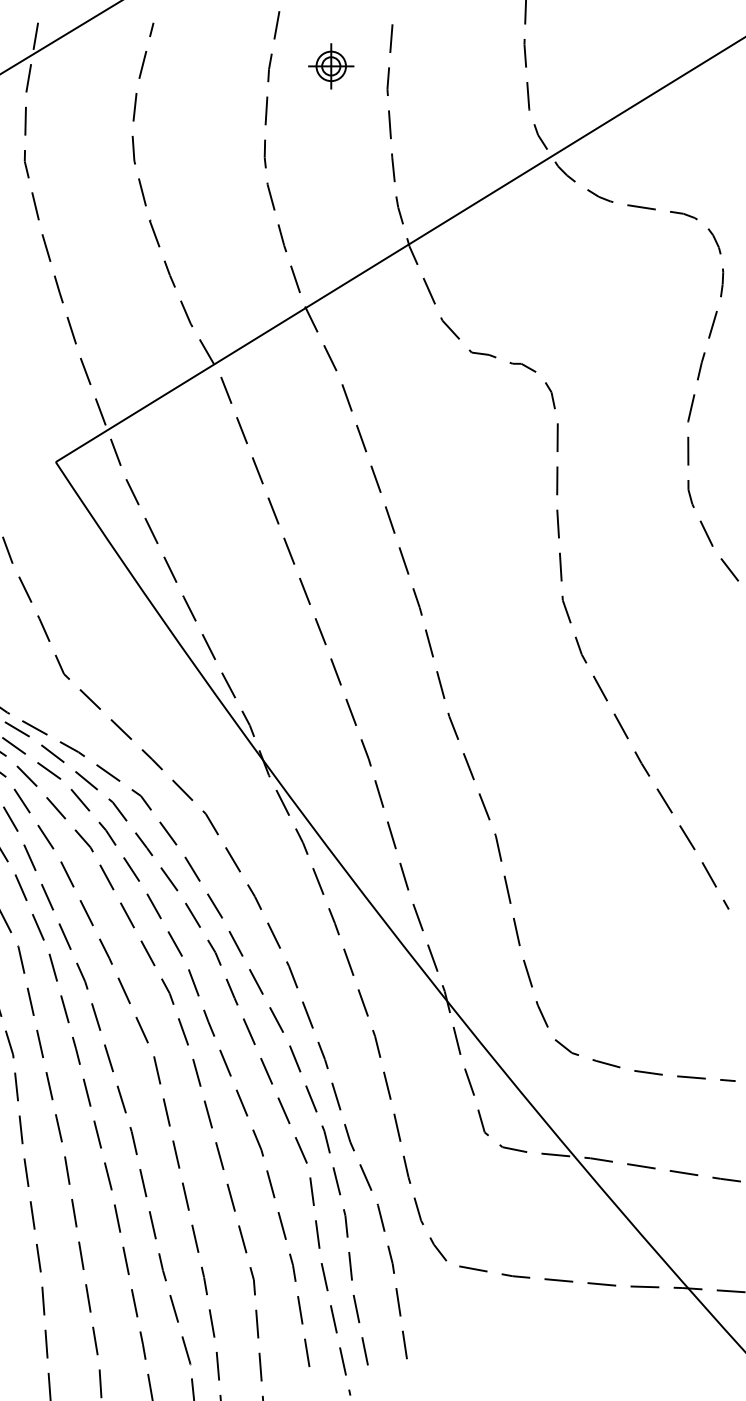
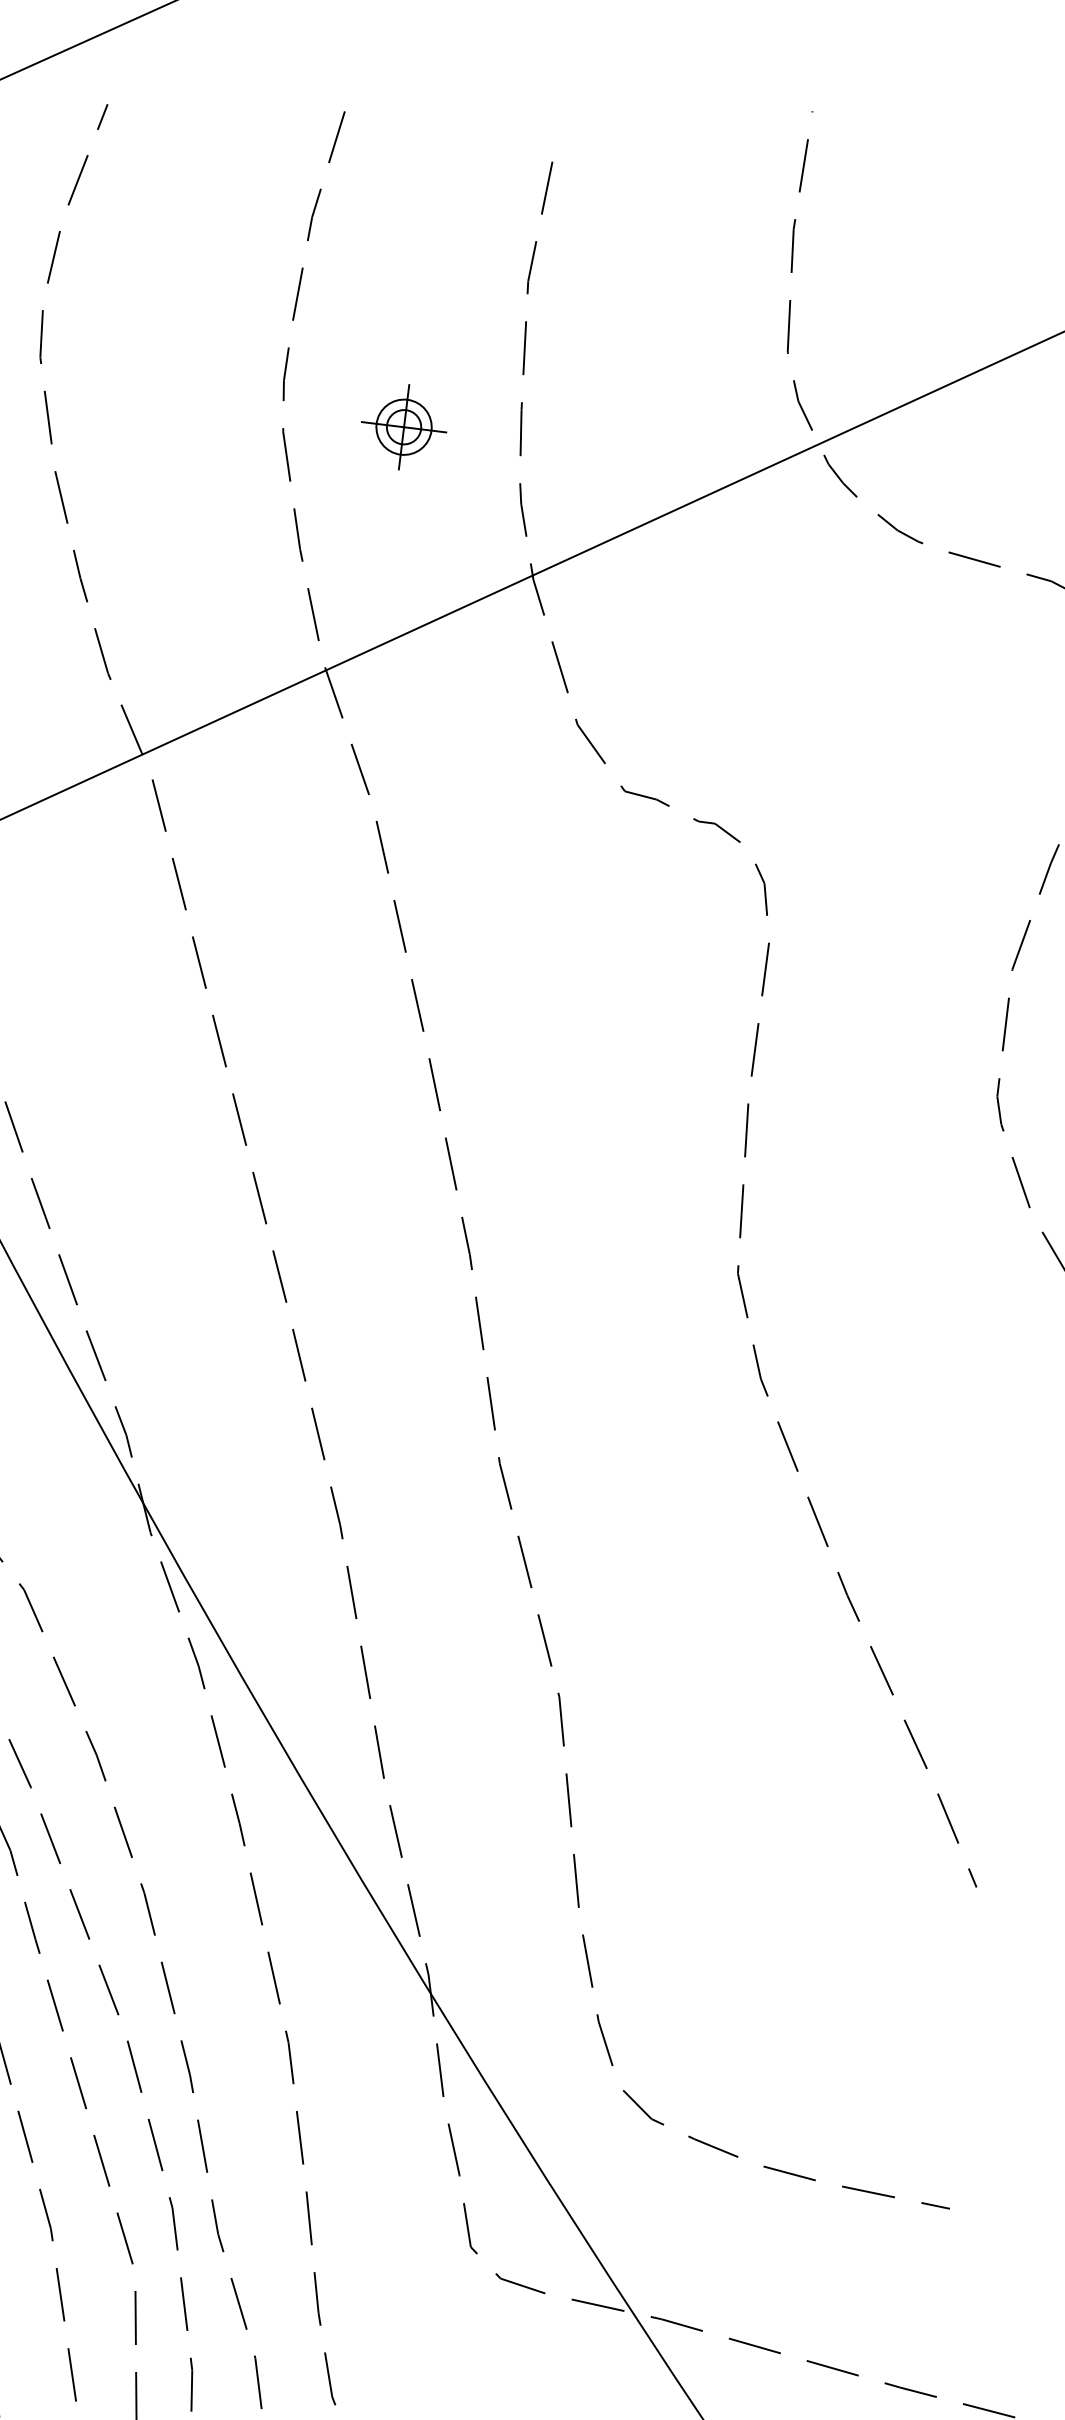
part: (331, 66) -> (404, 427), moved

